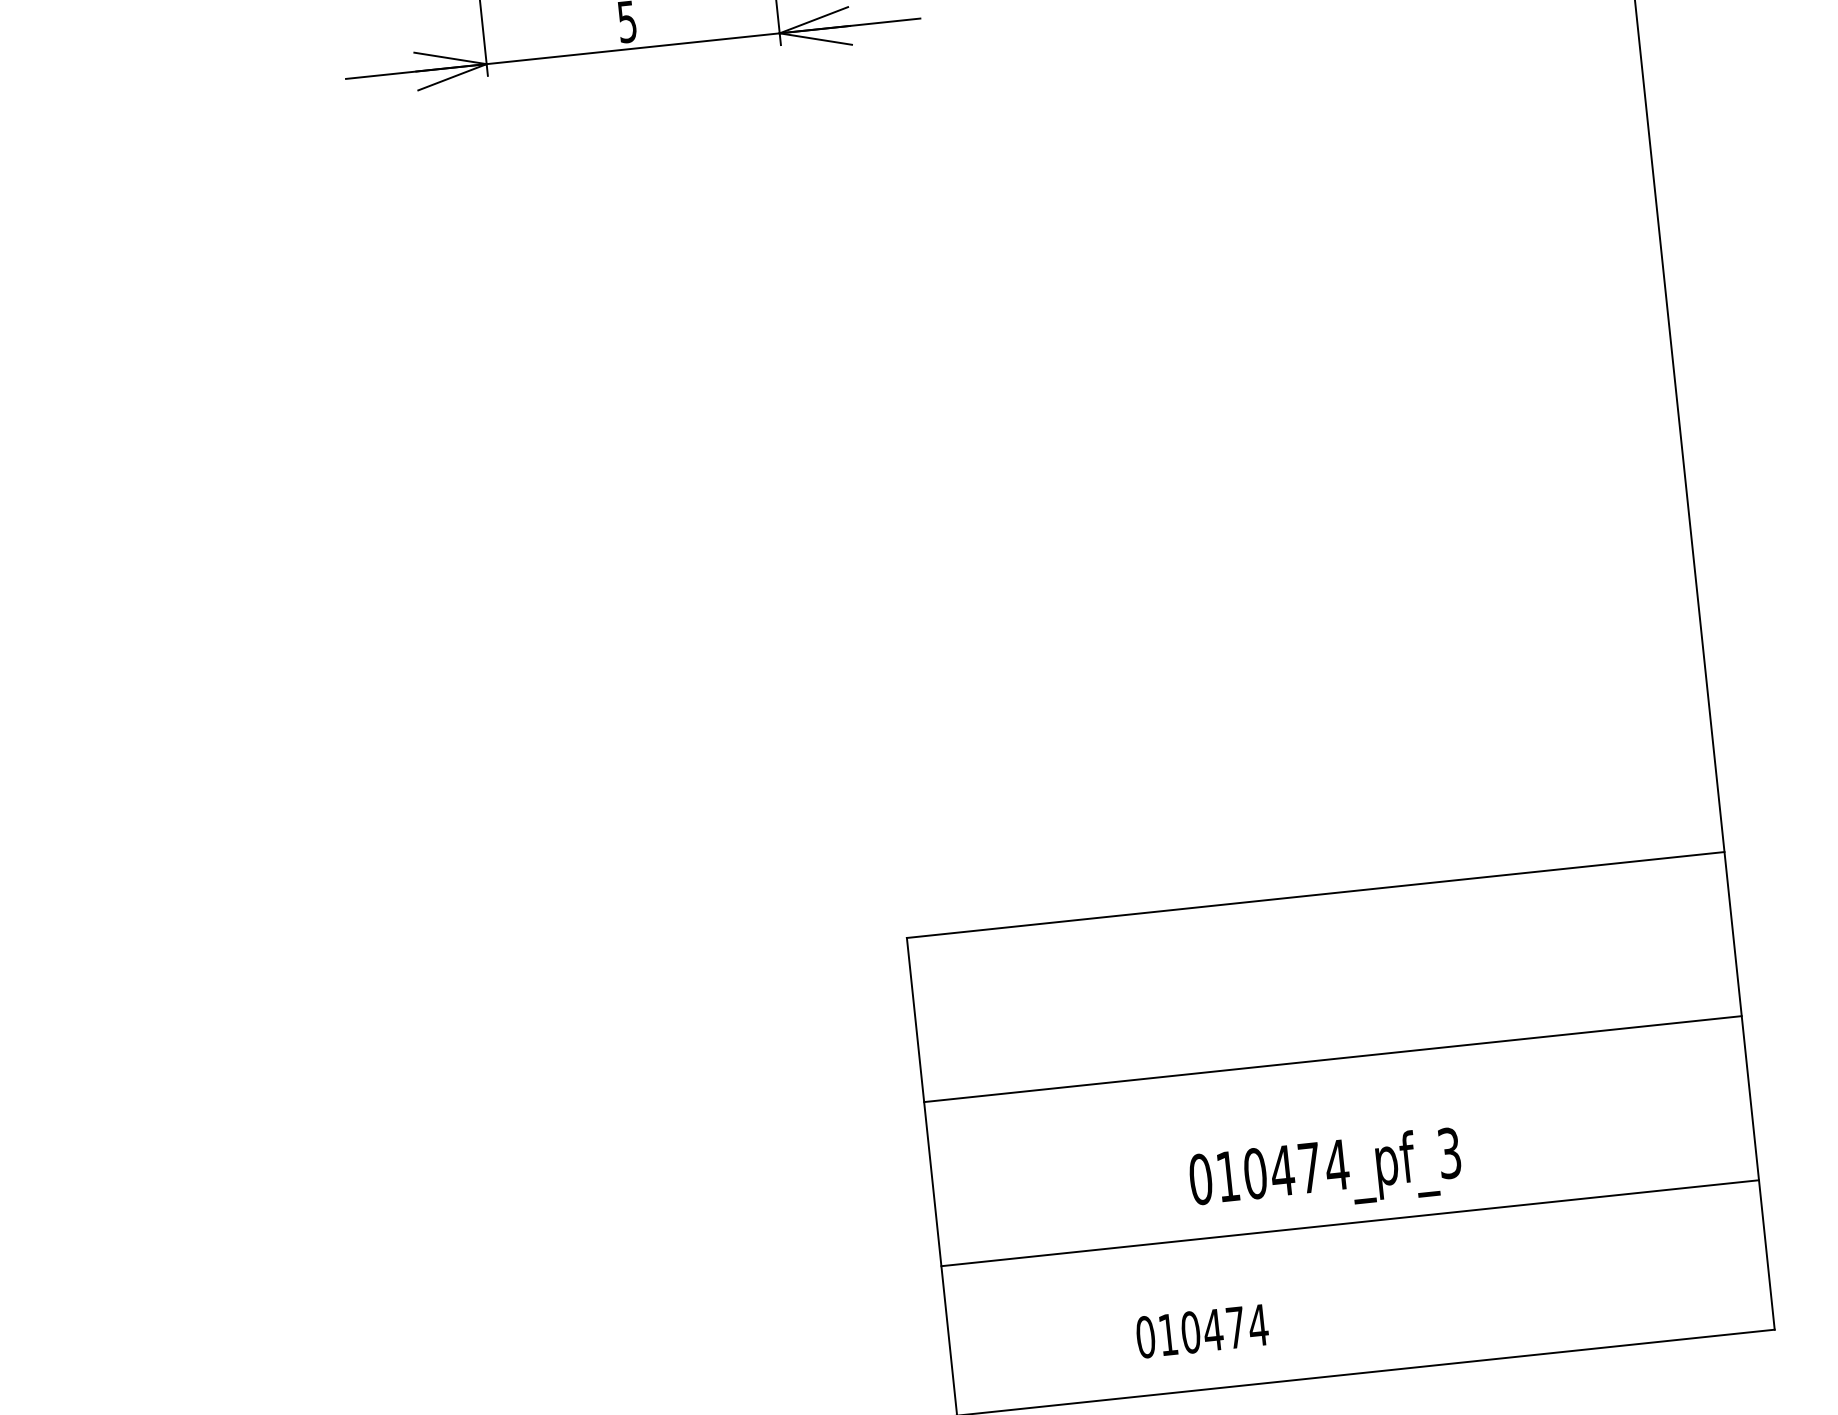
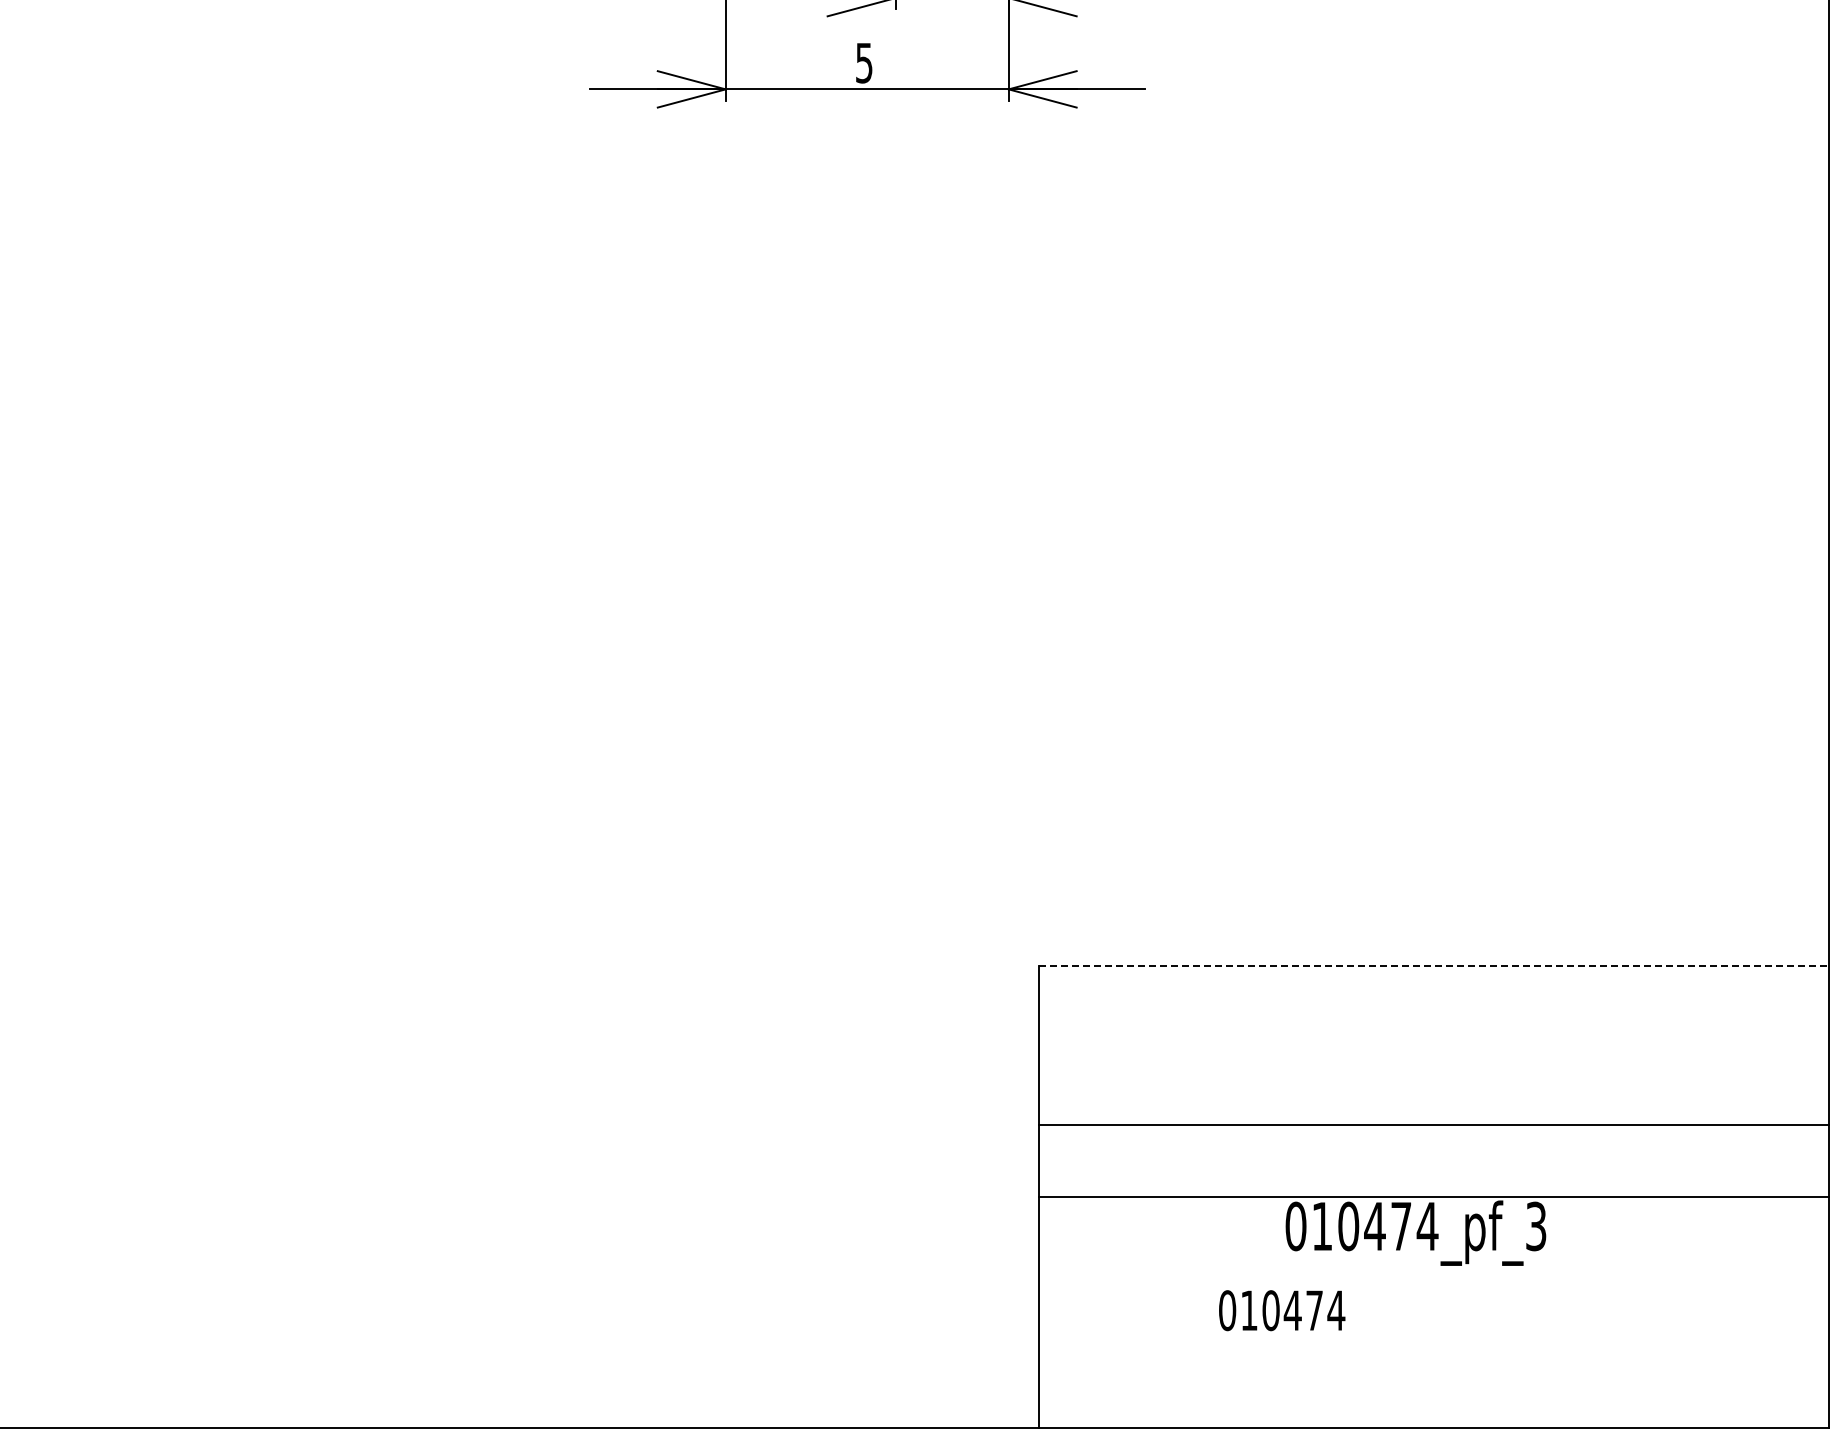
line: (1315, 895) -> (1434, 966), solid -> dashed
line: (1350, 1223) -> (1434, 1197), moved
text: (1202, 1331) -> (1282, 1310), moved

